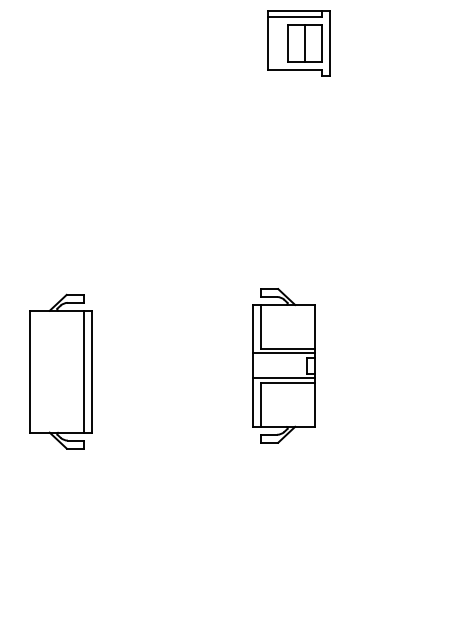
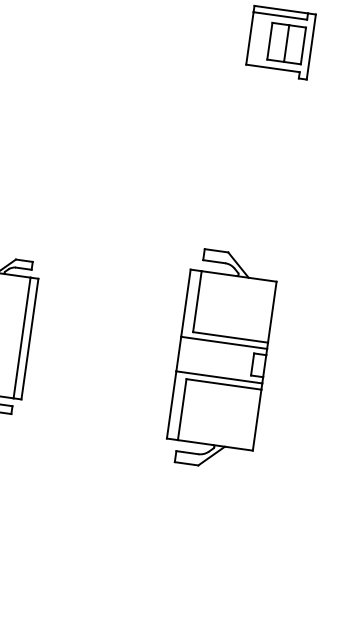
part: (283, 365) -> (220, 359), size x1.4

